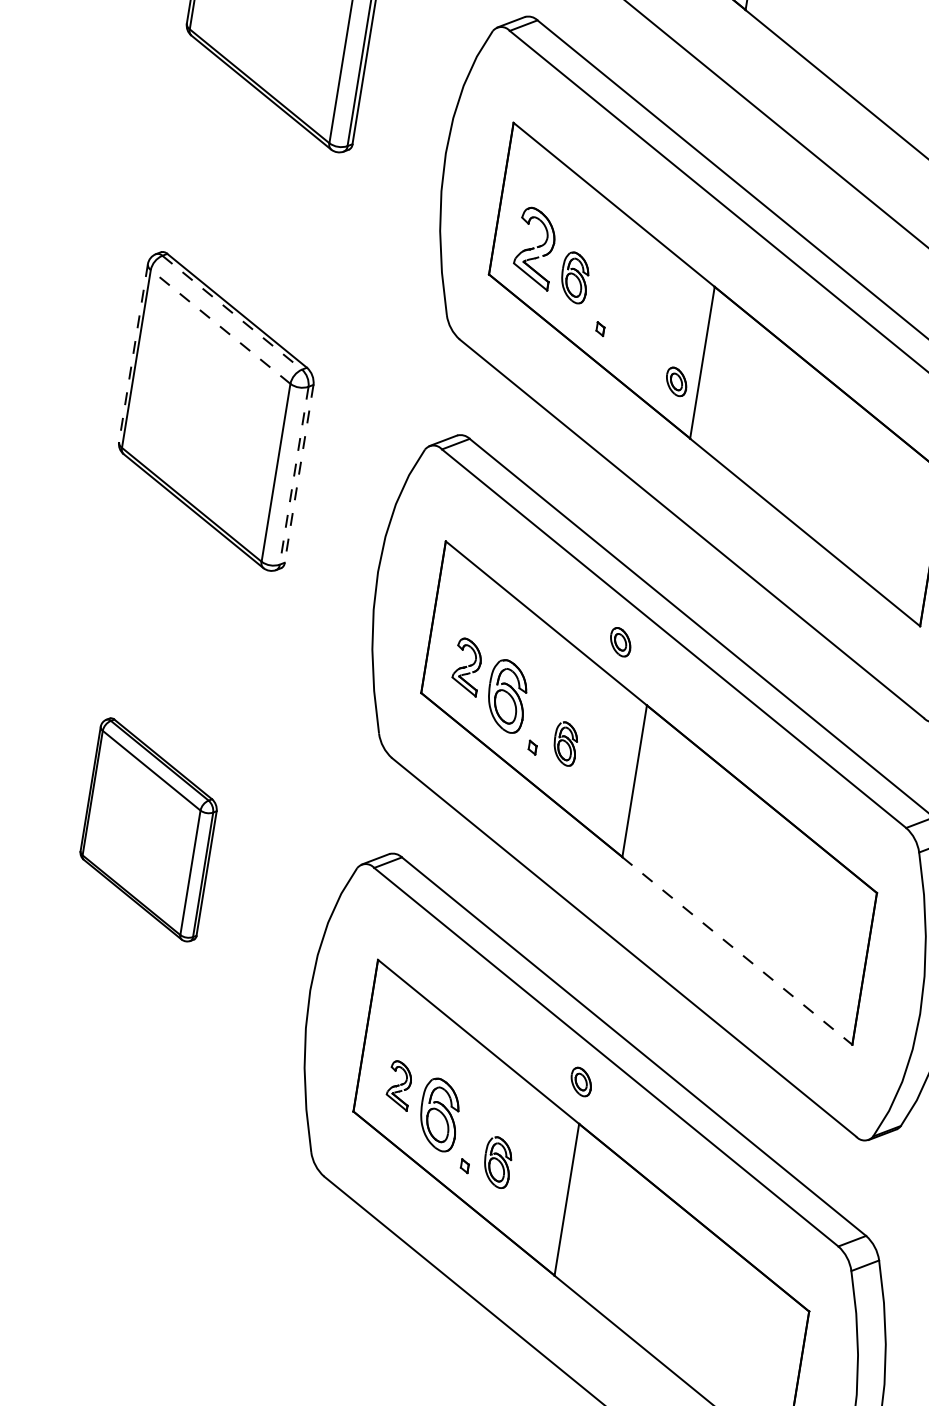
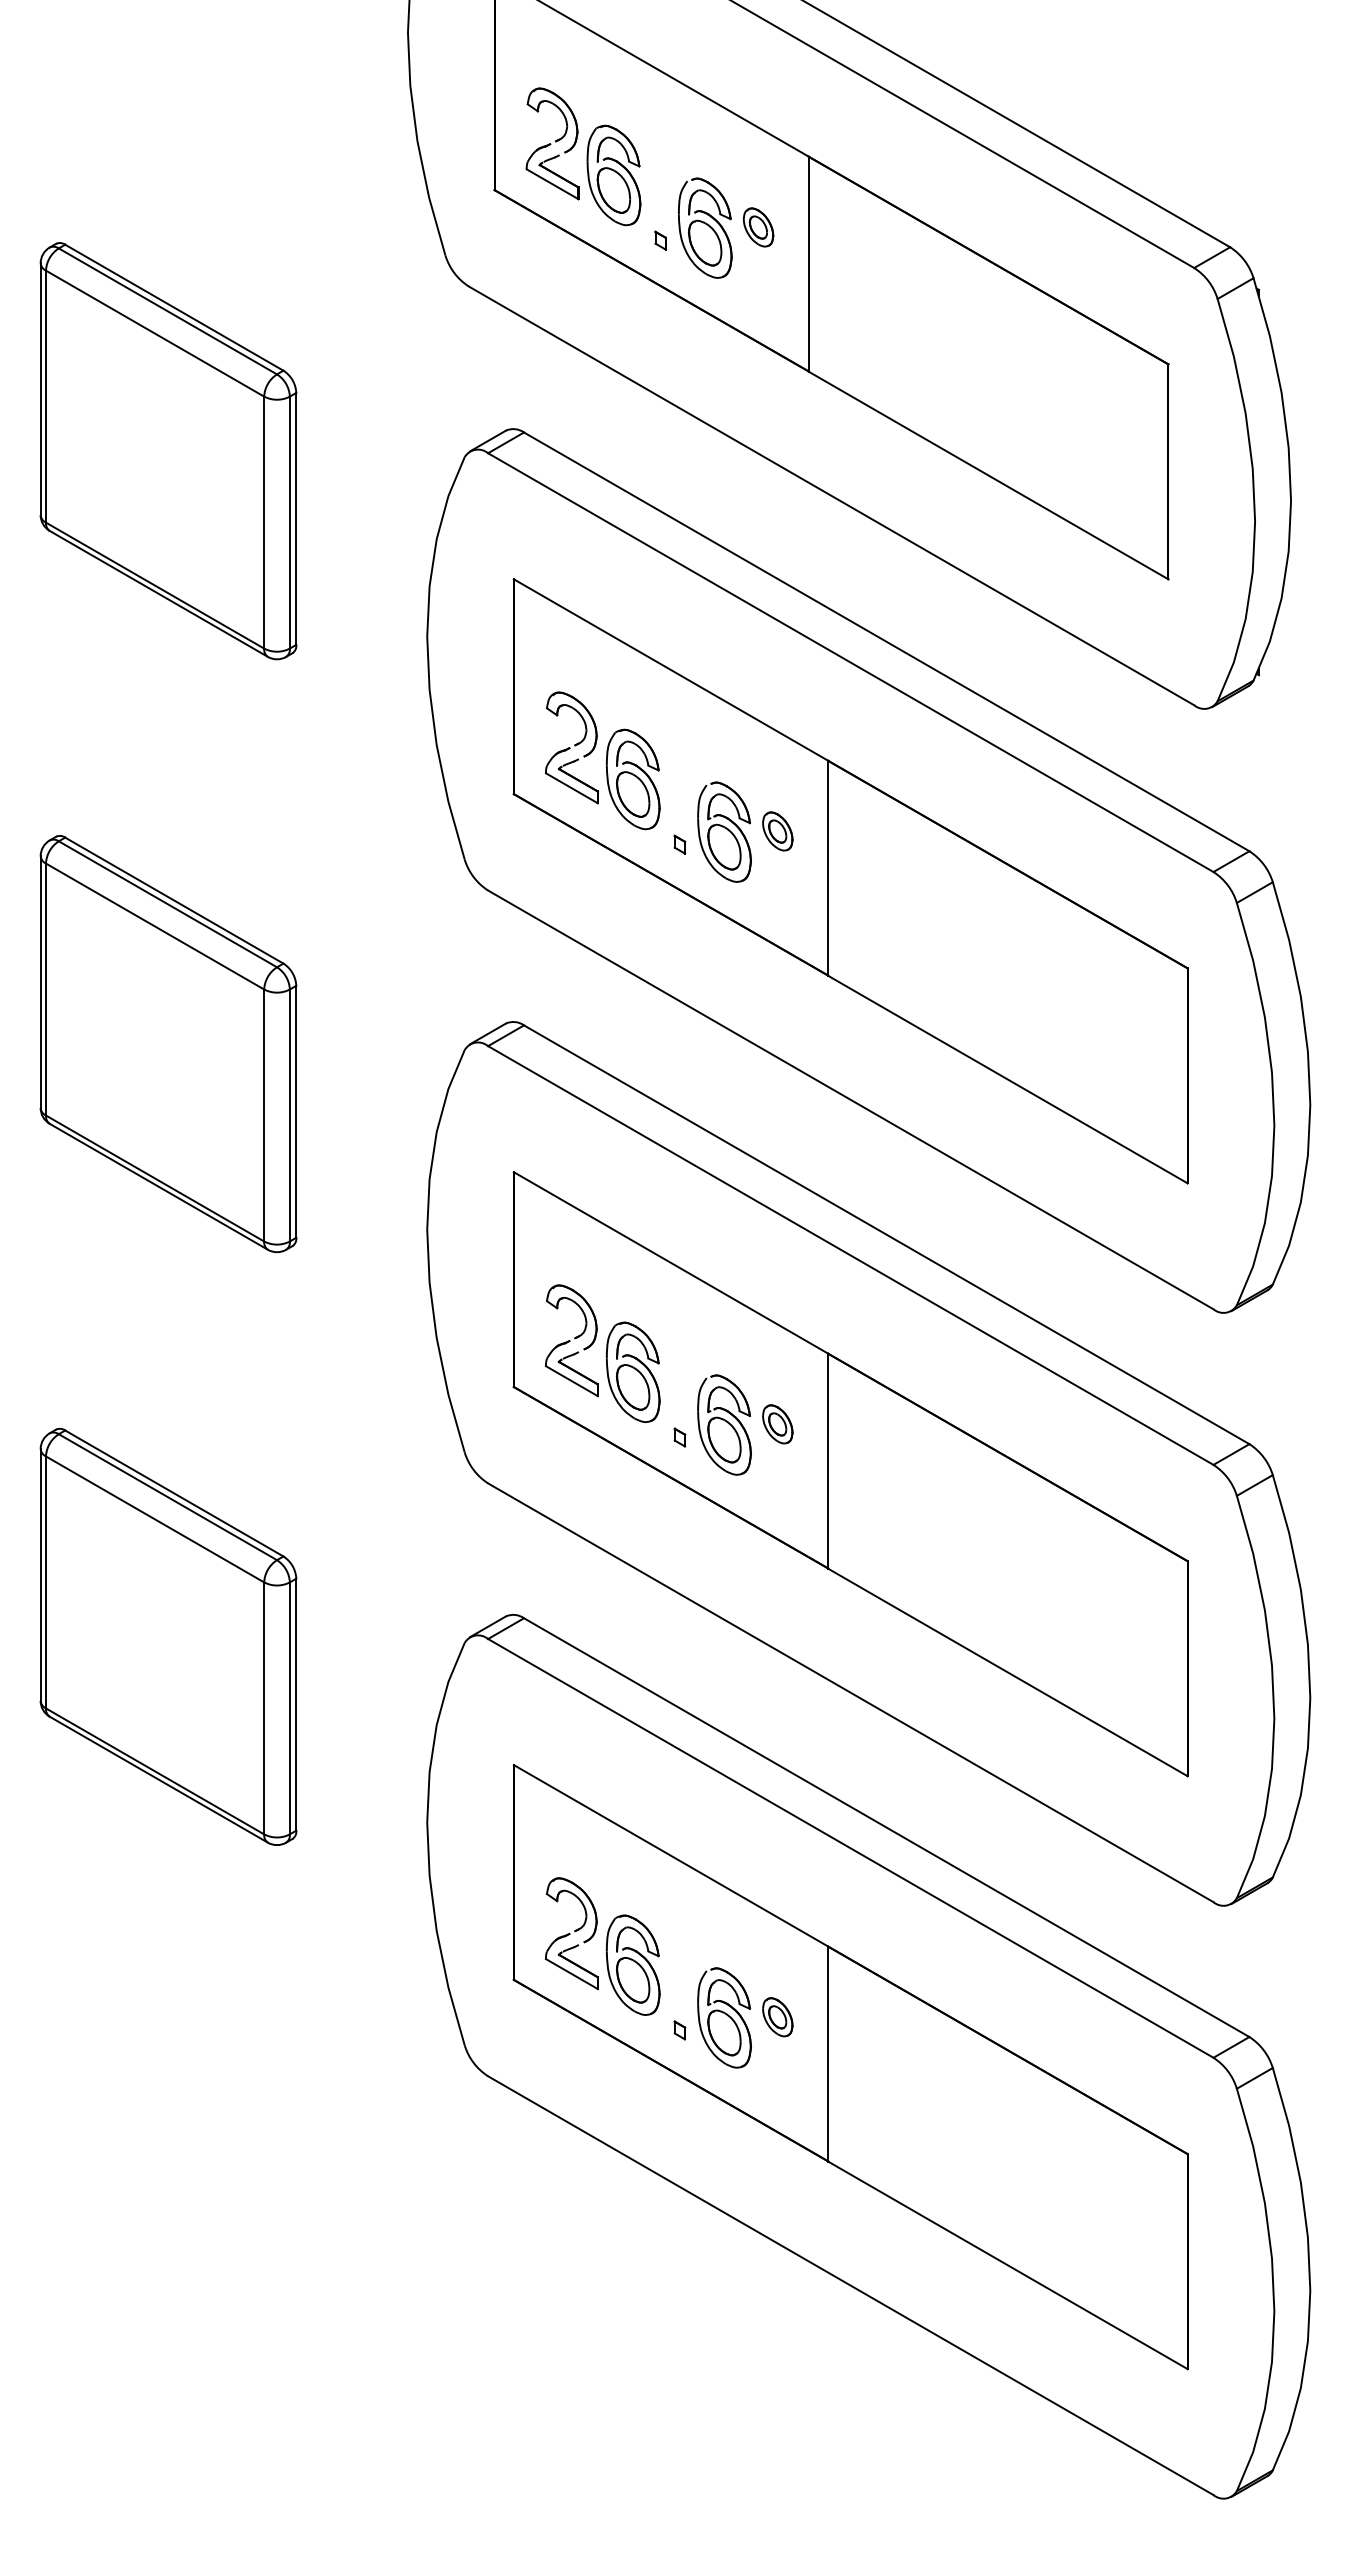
part: (574, 277) -> (632, 779), size x1.43
line: (231, 312) -> (167, 904), dashed -> solid
part: (633, 324) -> (724, 831), added
line: (220, 326) -> (155, 926), dashed -> solid
line: (133, 353) -> (40, 982), dashed -> solid
part: (676, 381) -> (777, 831), moved
line: (299, 473) -> (296, 1111), dashed -> solid
line: (293, 475) -> (289, 1115), dashed -> solid
part: (620, 642) -> (777, 1424), moved
part: (467, 666) -> (571, 1340), size x1.43
part: (565, 743) -> (724, 1424), size x1.67
part: (148, 829) -> (168, 1636), size x1.43
line: (737, 951) -> (1008, 1672), dashed -> solid
part: (581, 1082) -> (777, 2017), moved
part: (399, 1085) -> (571, 1933), size x1.67
part: (497, 1162) -> (724, 2017), size x1.43

